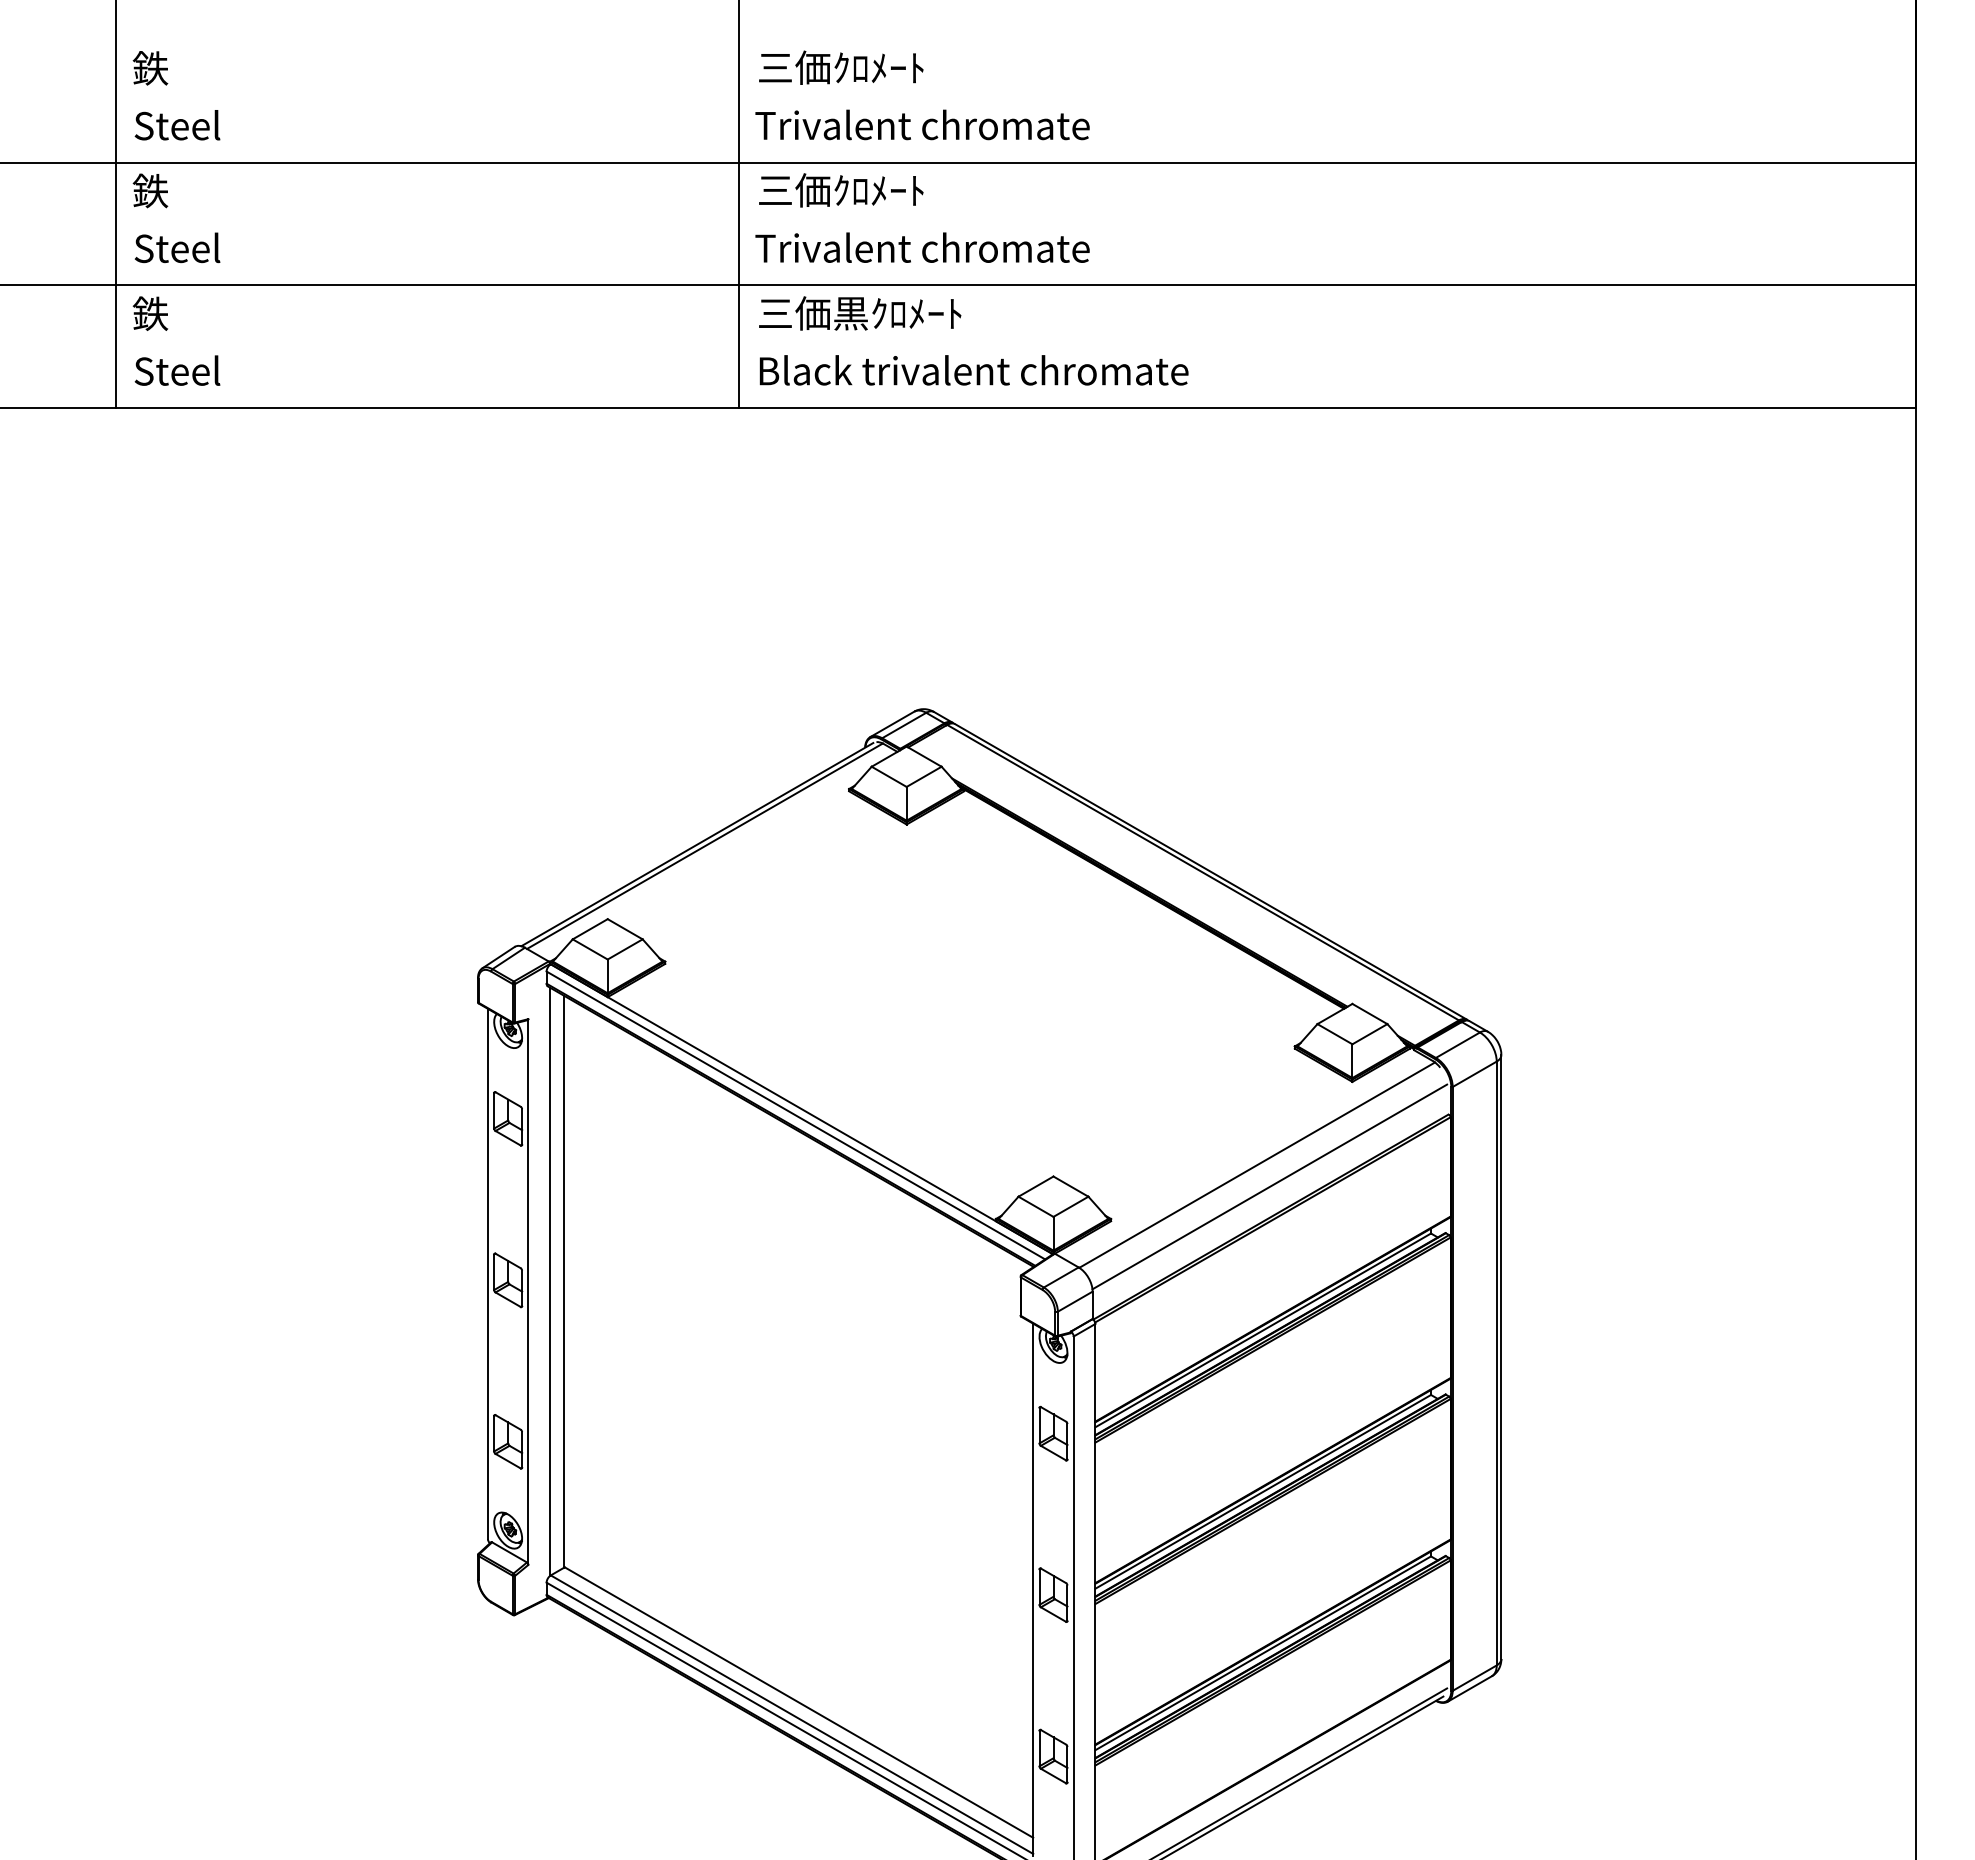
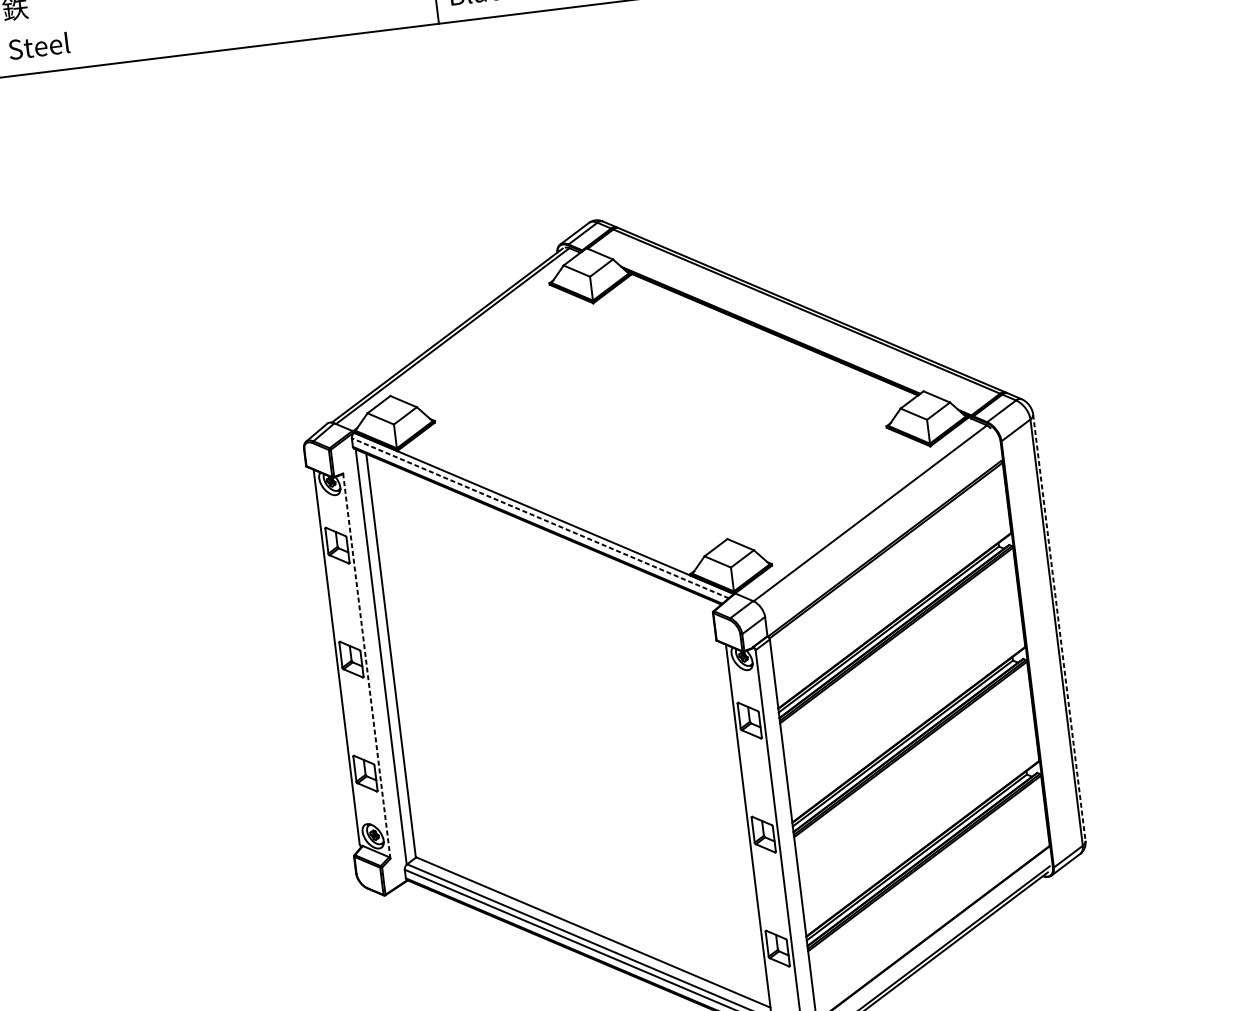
line: (795, 1115) -> (540, 518), solid -> dashed
line: (1269, 1186) -> (880, 527), removed
line: (528, 1292) -> (366, 666), solid -> dashed
line: (1501, 1357) -> (1059, 628), solid -> dashed

